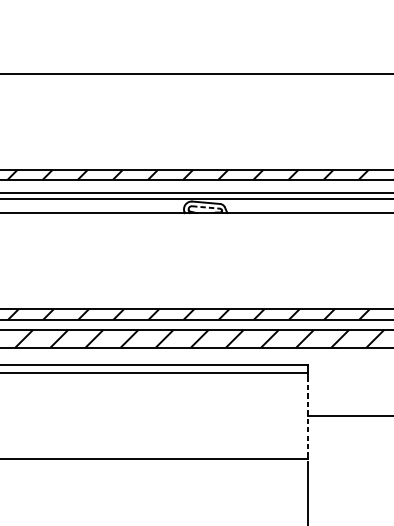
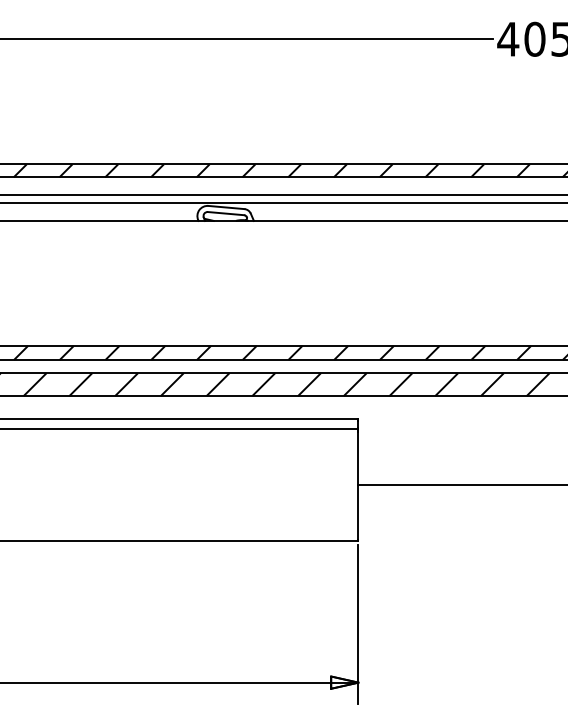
line: (206, 207) -> (226, 213), dashed -> solid
line: (307, 416) -> (358, 486), dashed -> solid

